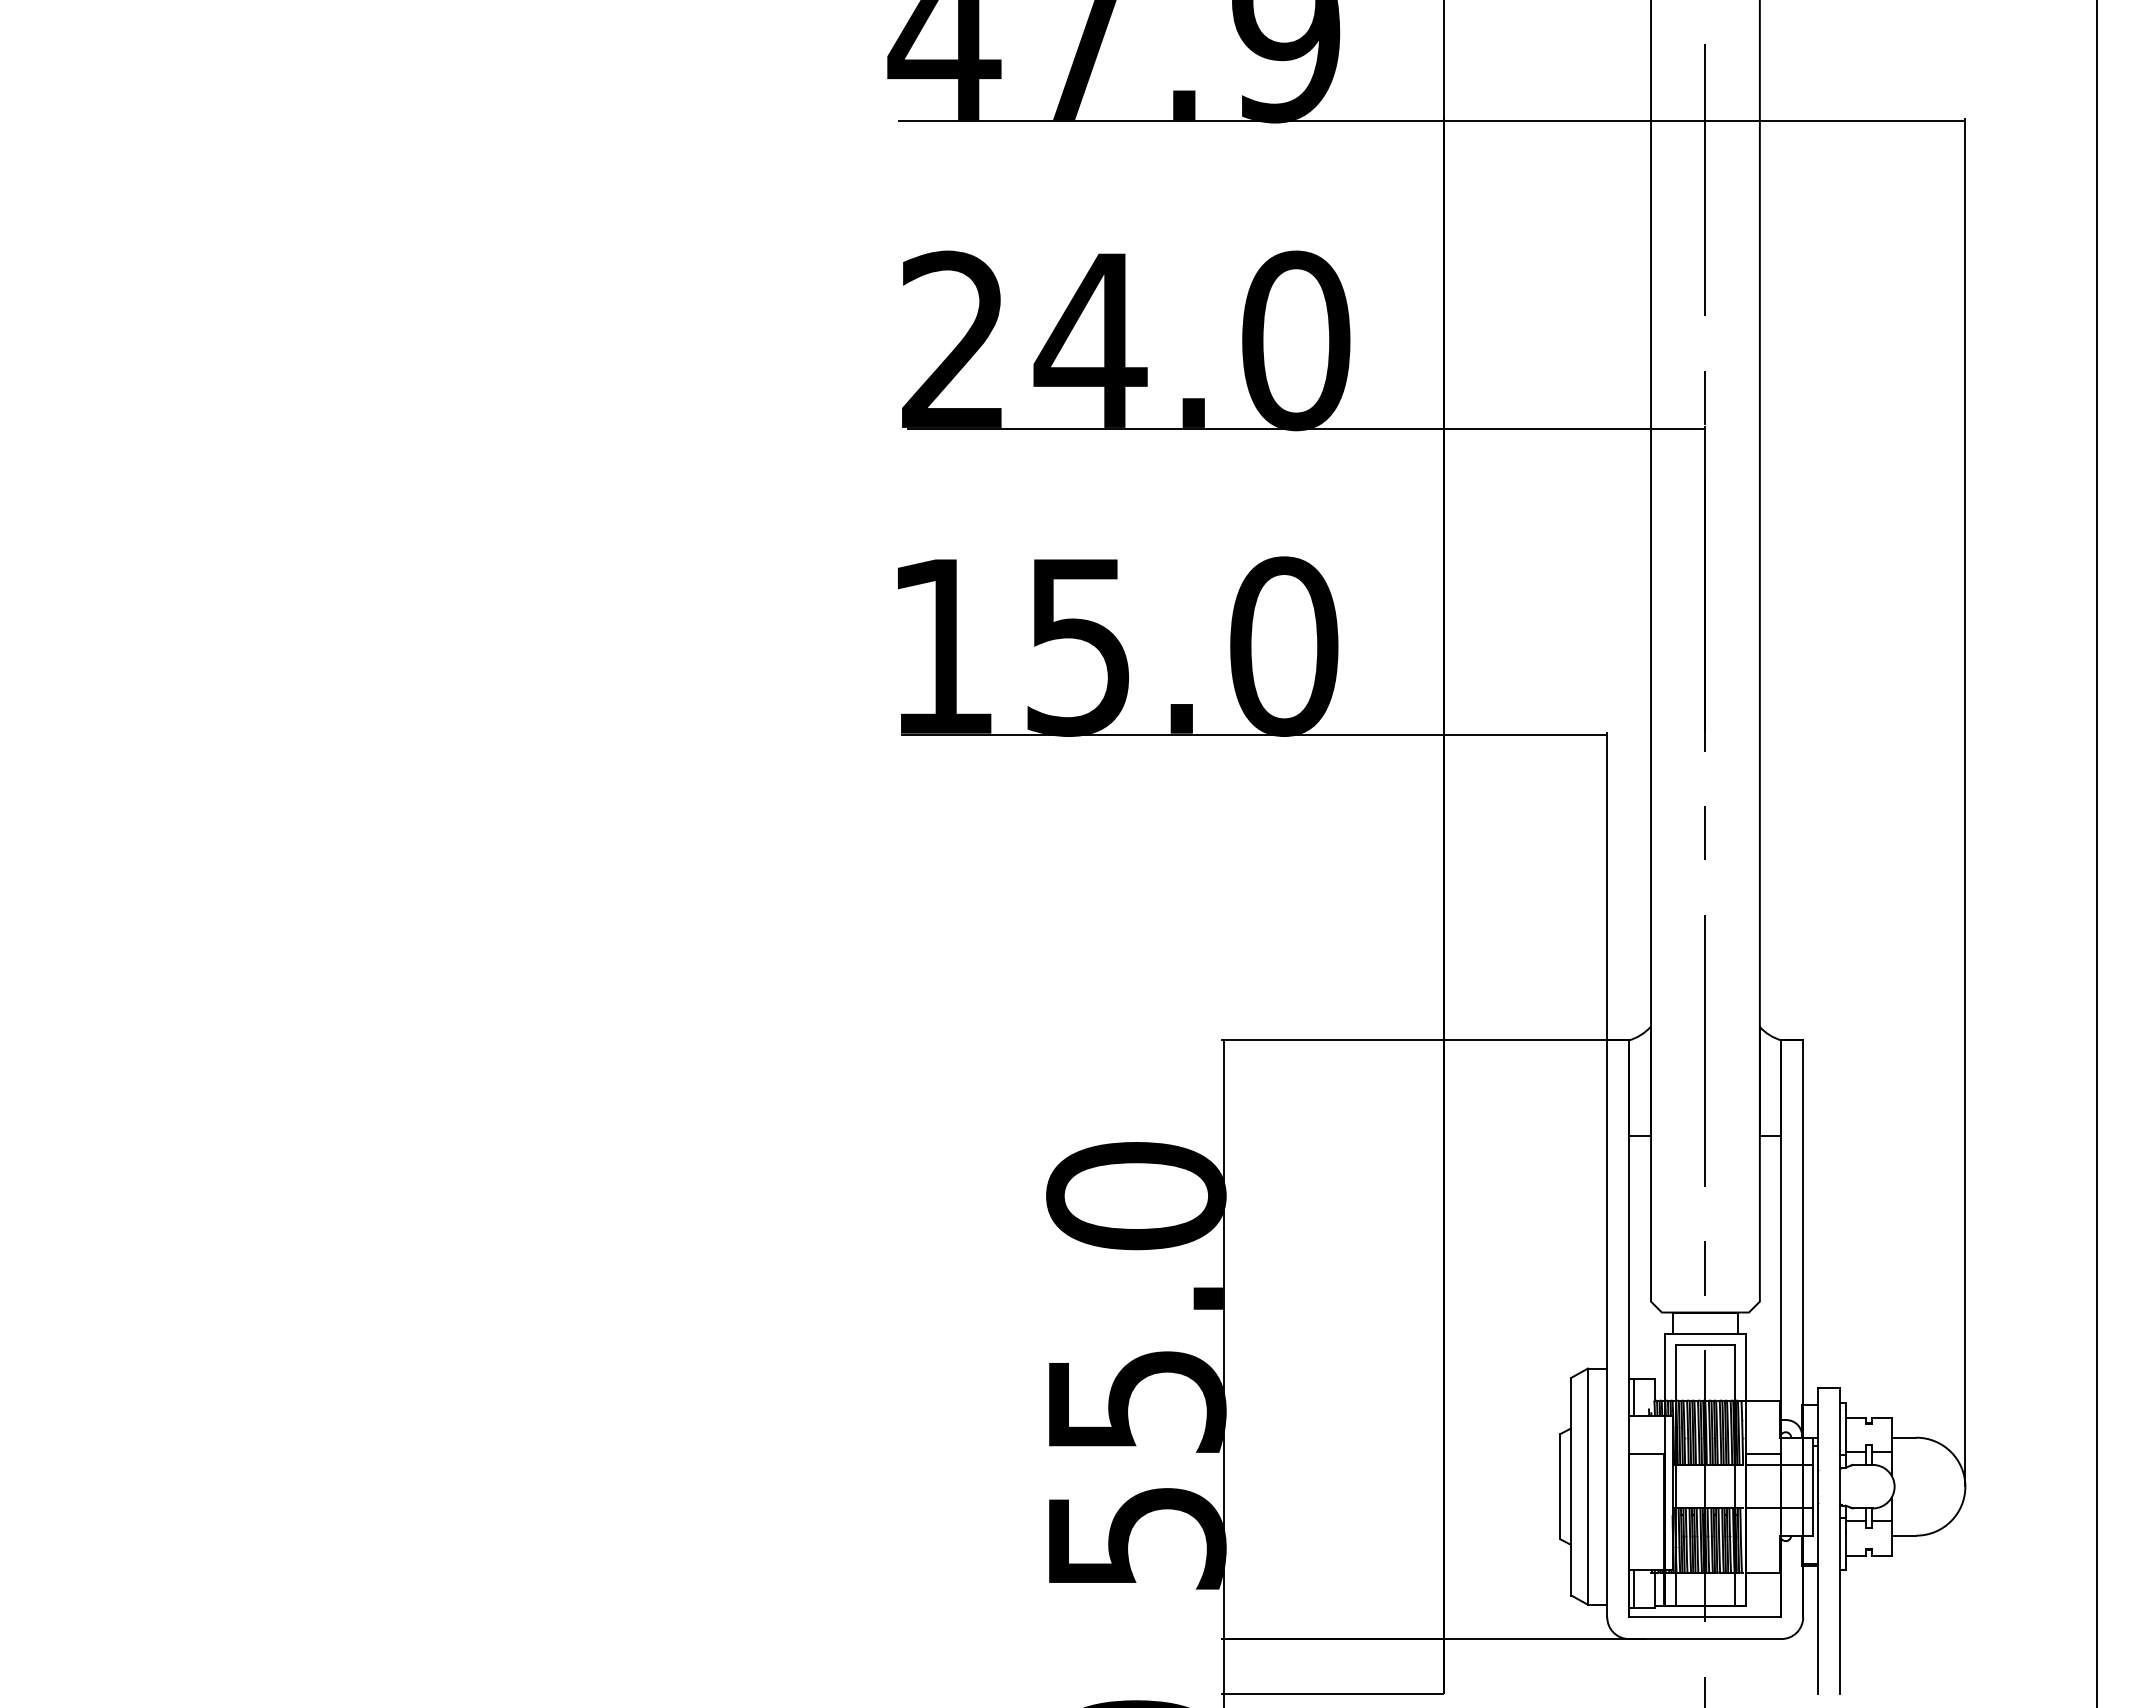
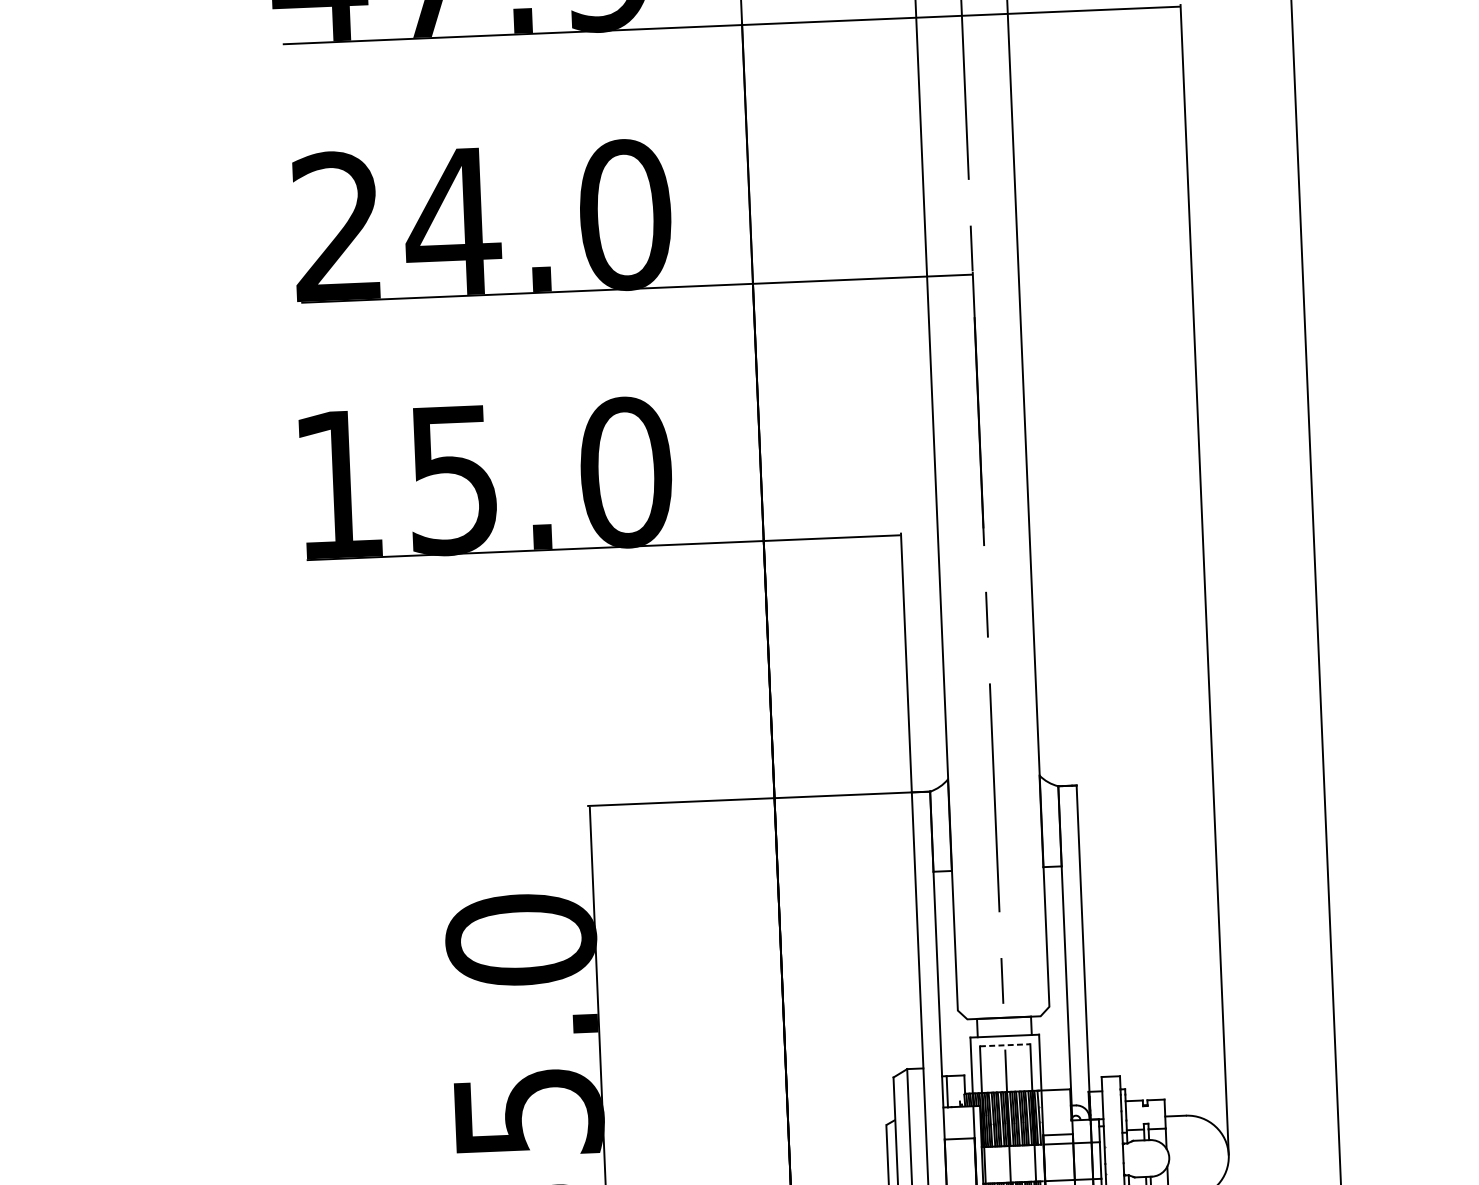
line: (1705, 1345) -> (1005, 1045), solid -> dashed

